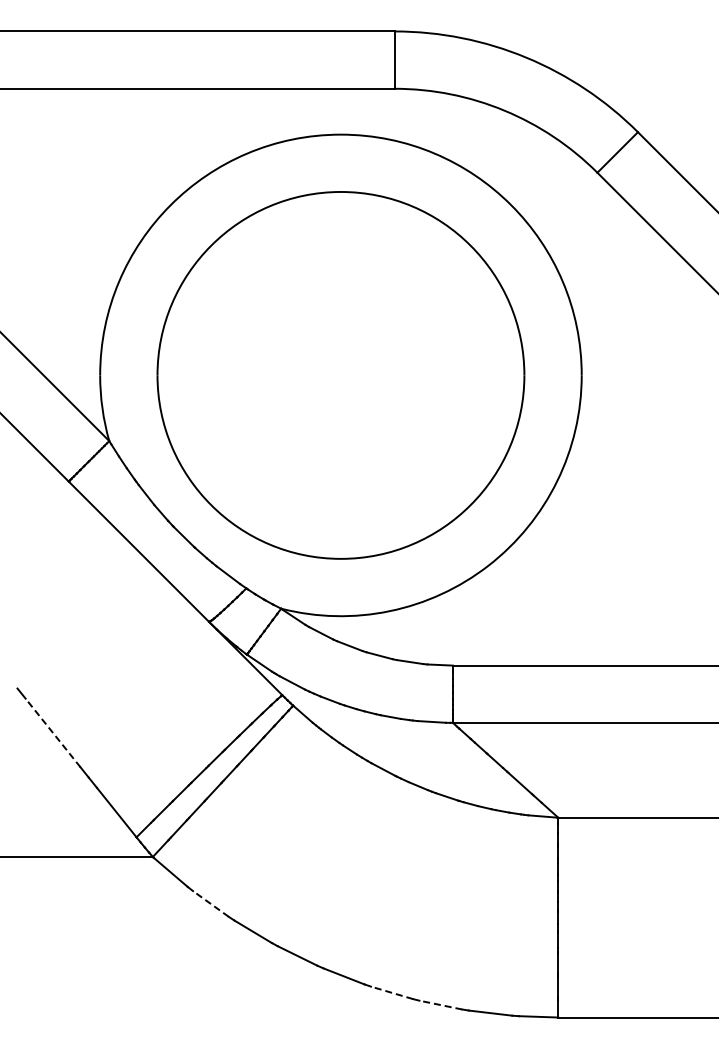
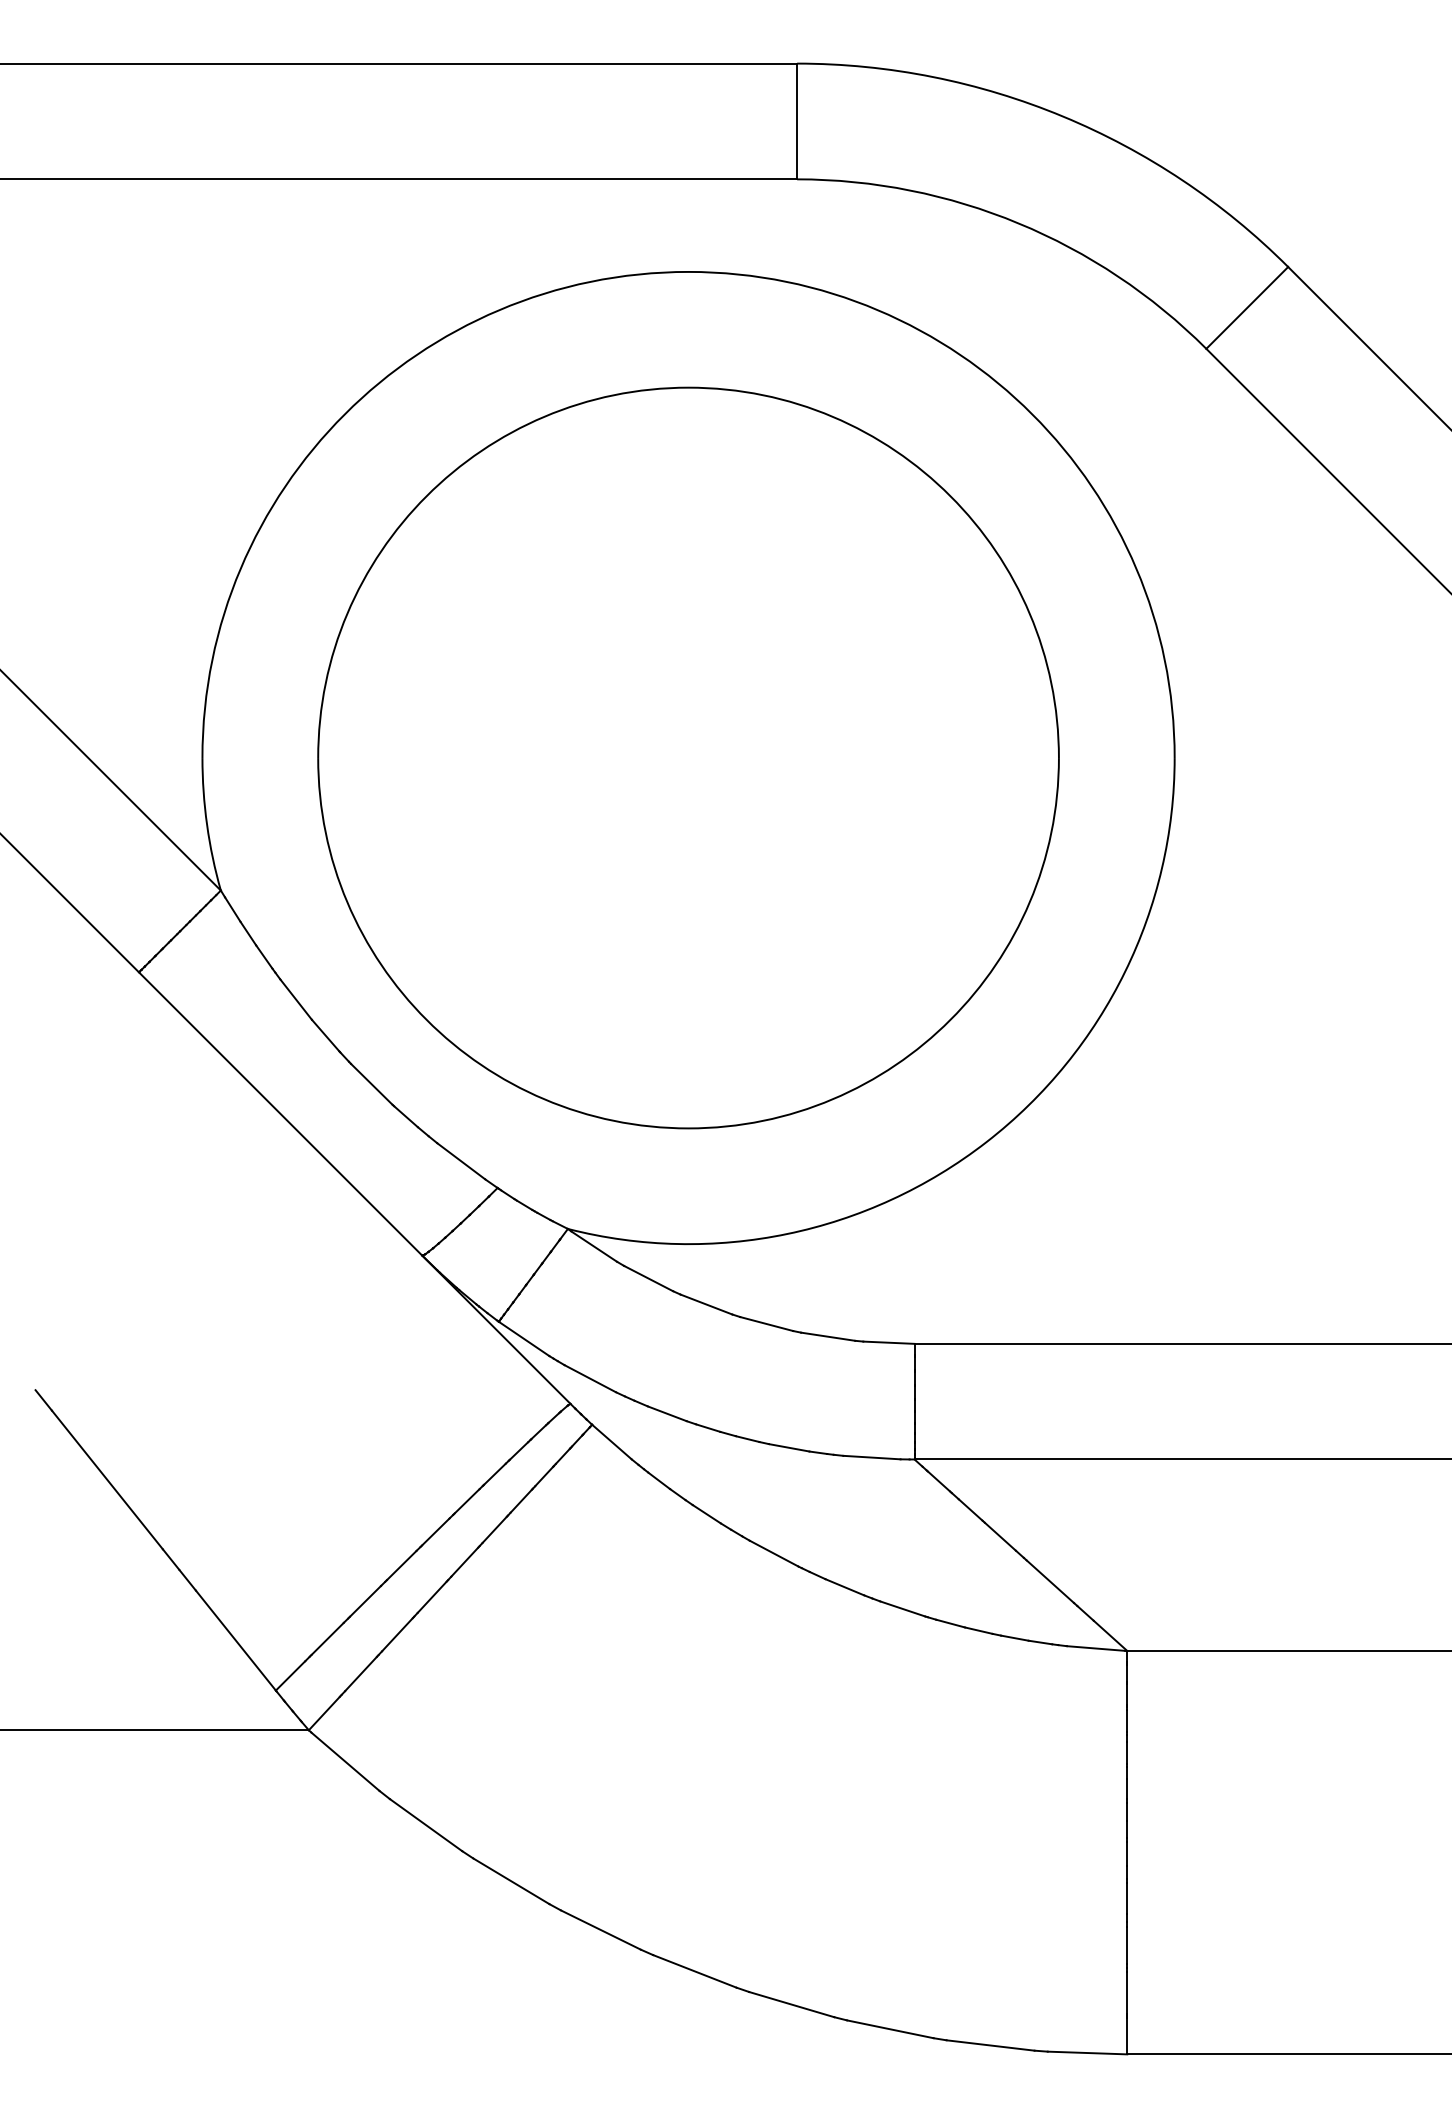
line: (53, 733) -> (108, 1480), dashed -> solid
line: (210, 903) -> (425, 1824), dashed -> solid
line: (391, 992) -> (790, 2003), dashed -> solid
line: (440, 1005) -> (889, 2030), dashed -> solid

